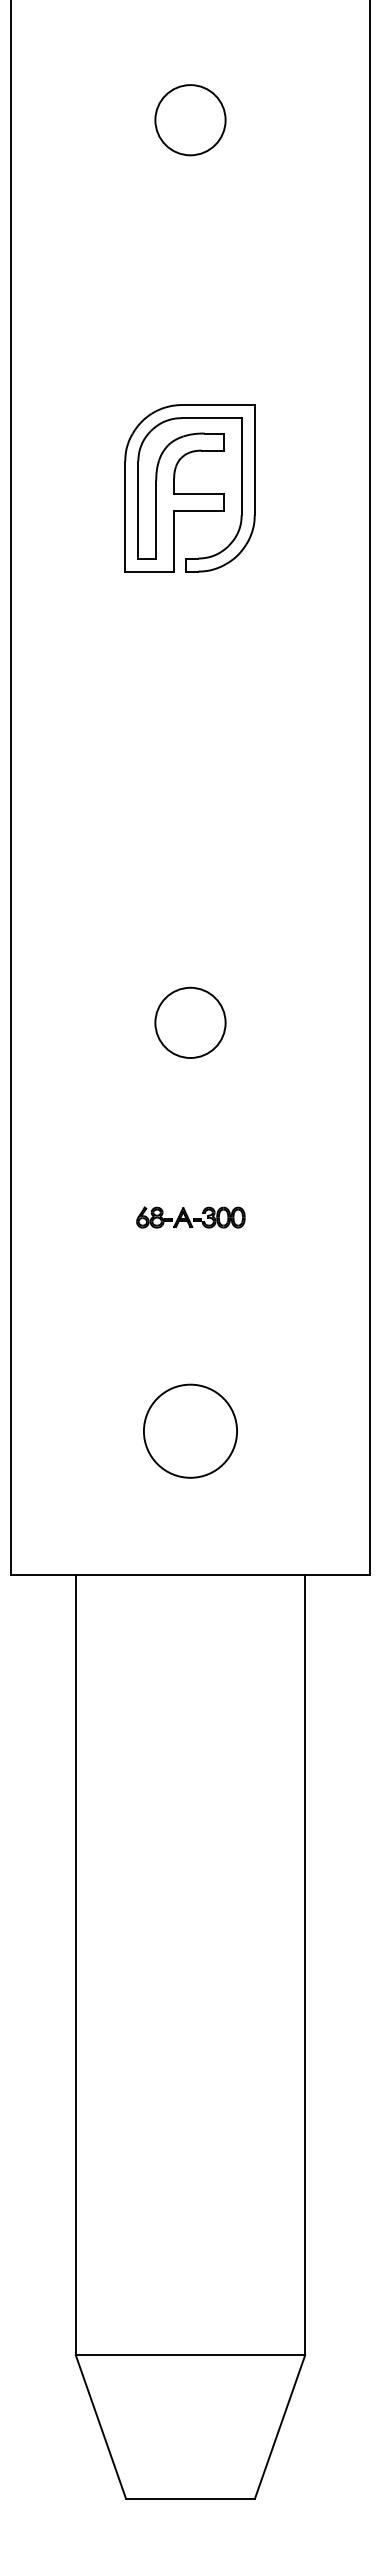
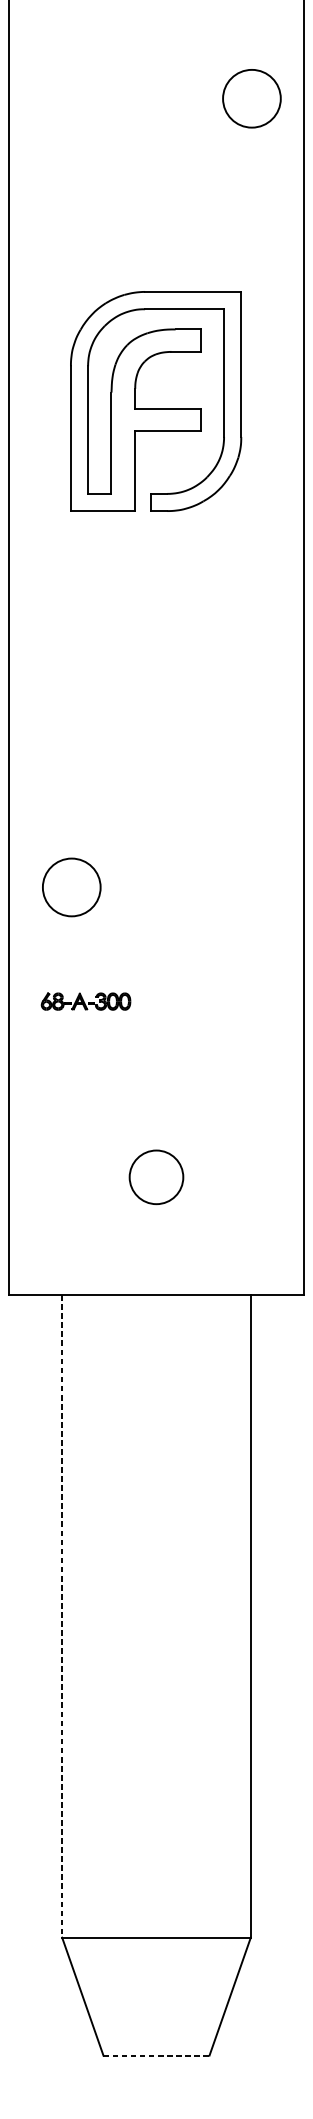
circle: (190, 120) -> (251, 98), moved
part: (189, 488) -> (155, 401), size x1.6
circle: (190, 1022) -> (71, 887), moved
part: (190, 1217) -> (85, 1001), moved
circle: (190, 1430) -> (156, 1176), size x0.7
line: (75, 1965) -> (61, 1616), solid -> dashed
line: (191, 2498) -> (157, 2055), solid -> dashed

